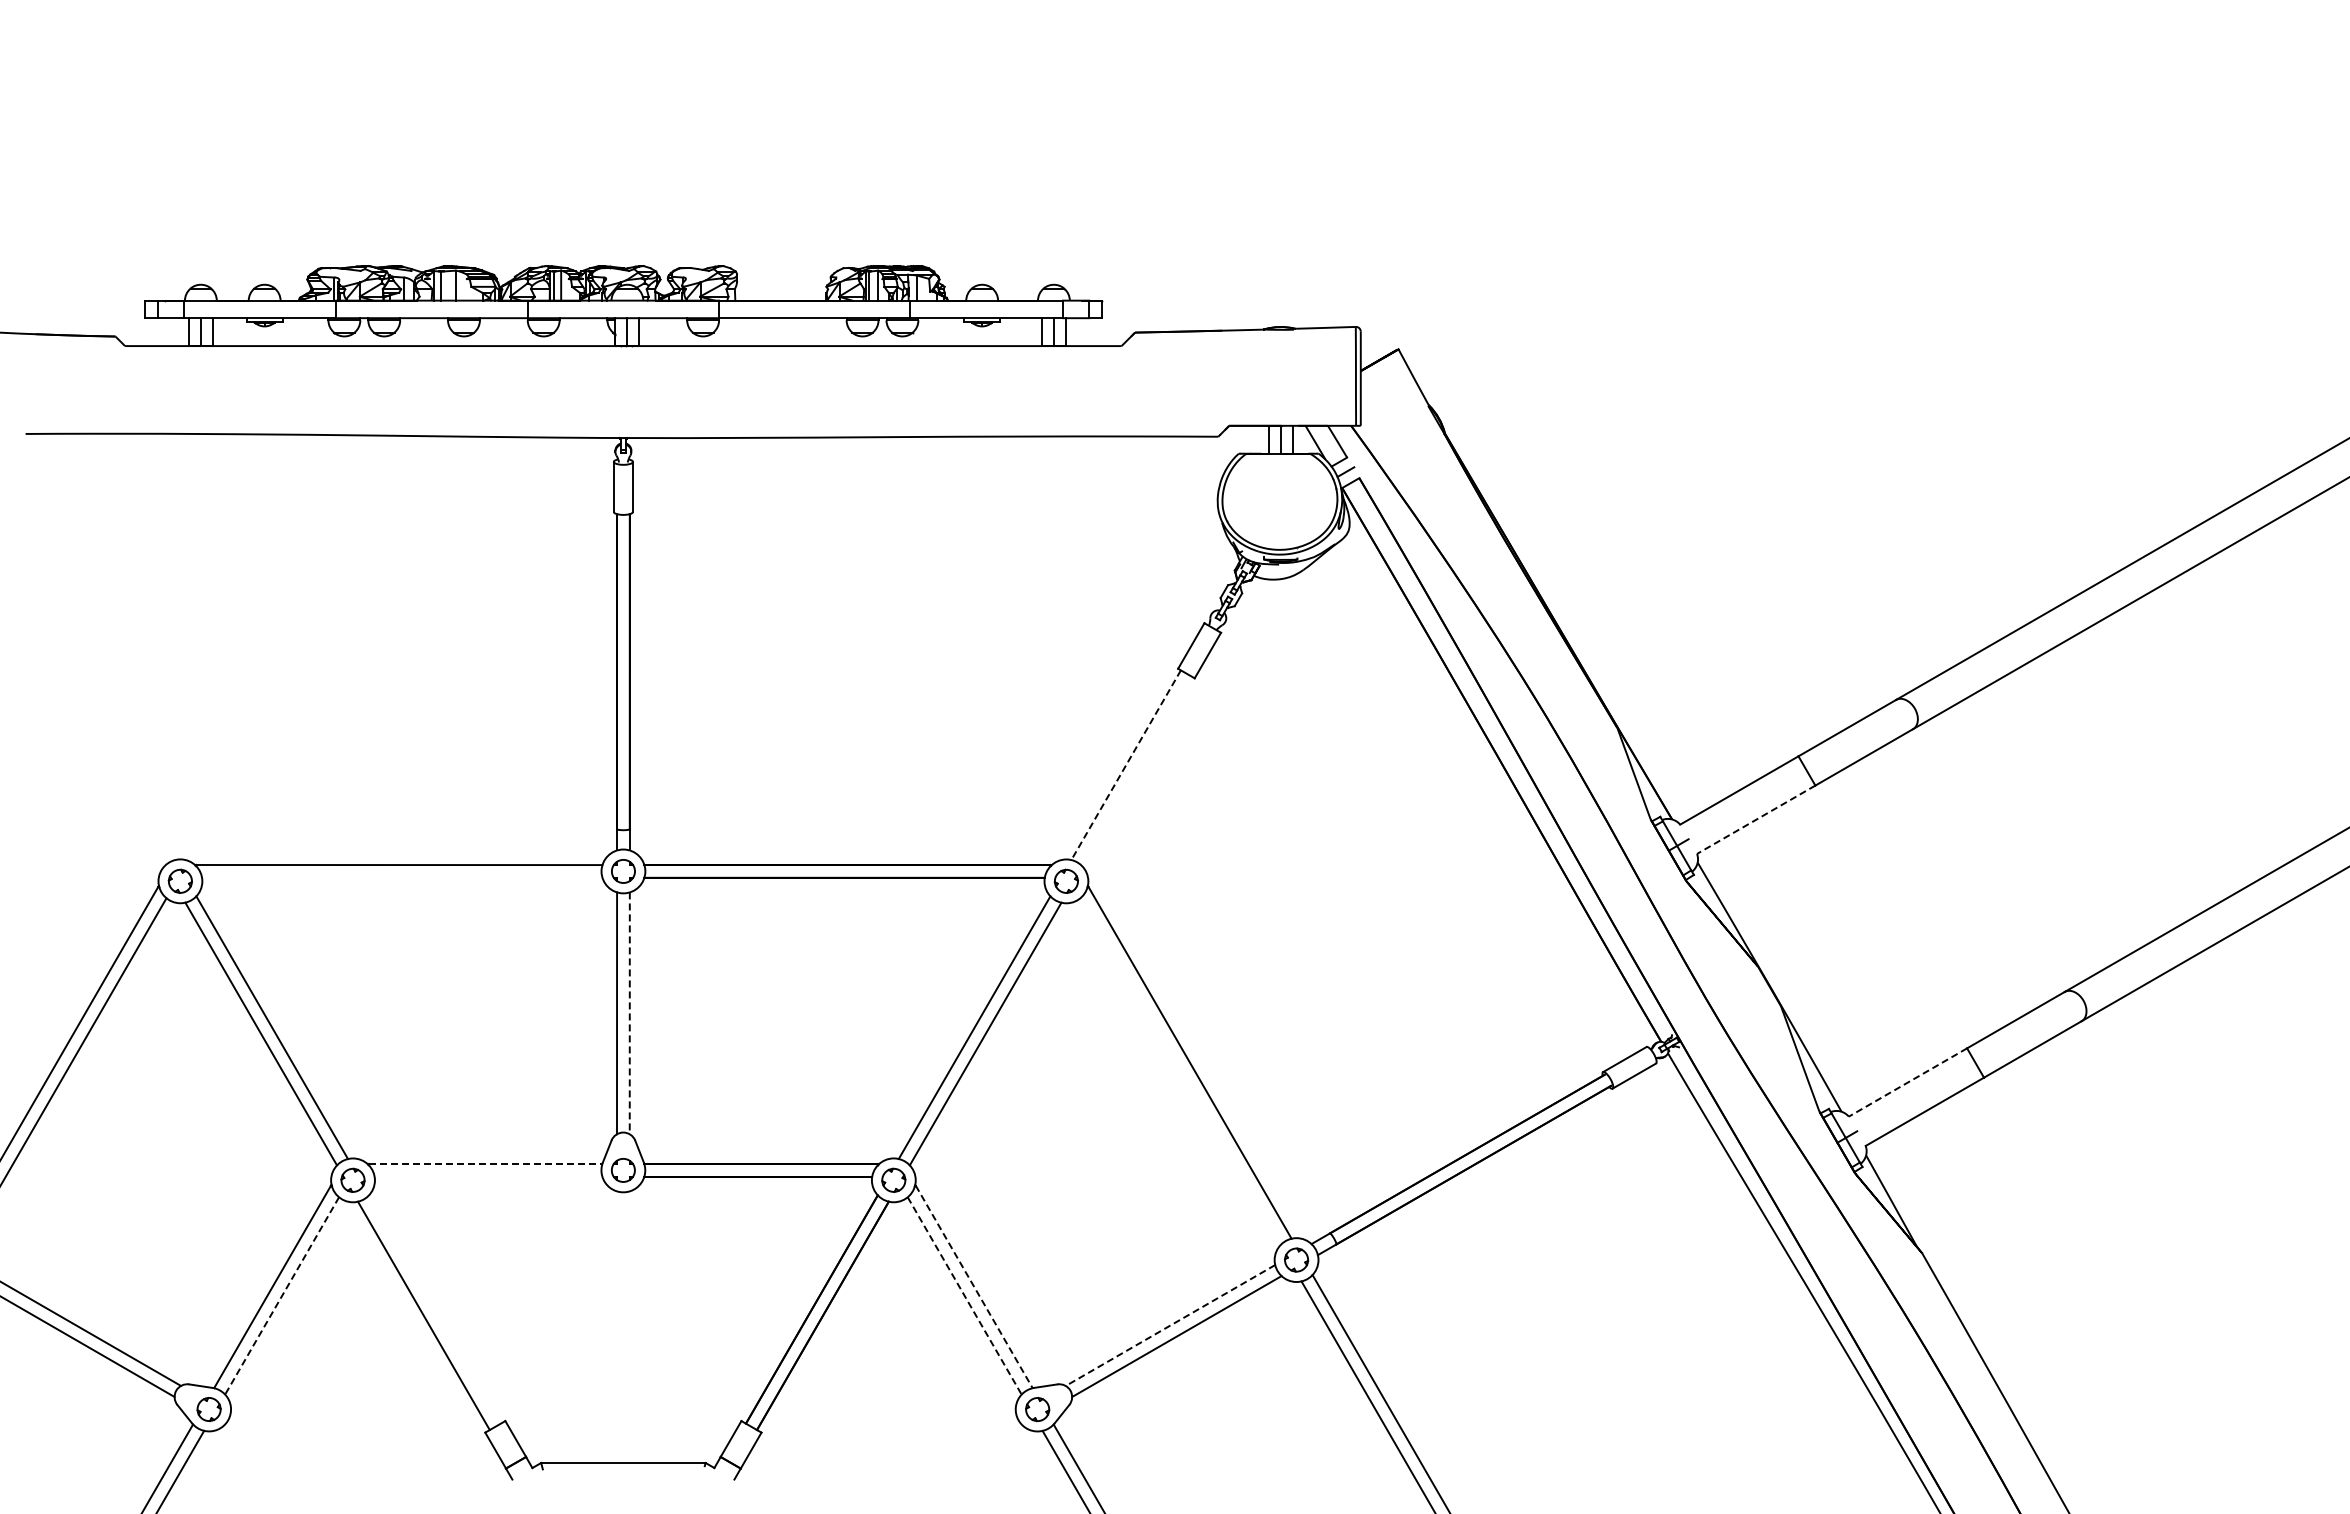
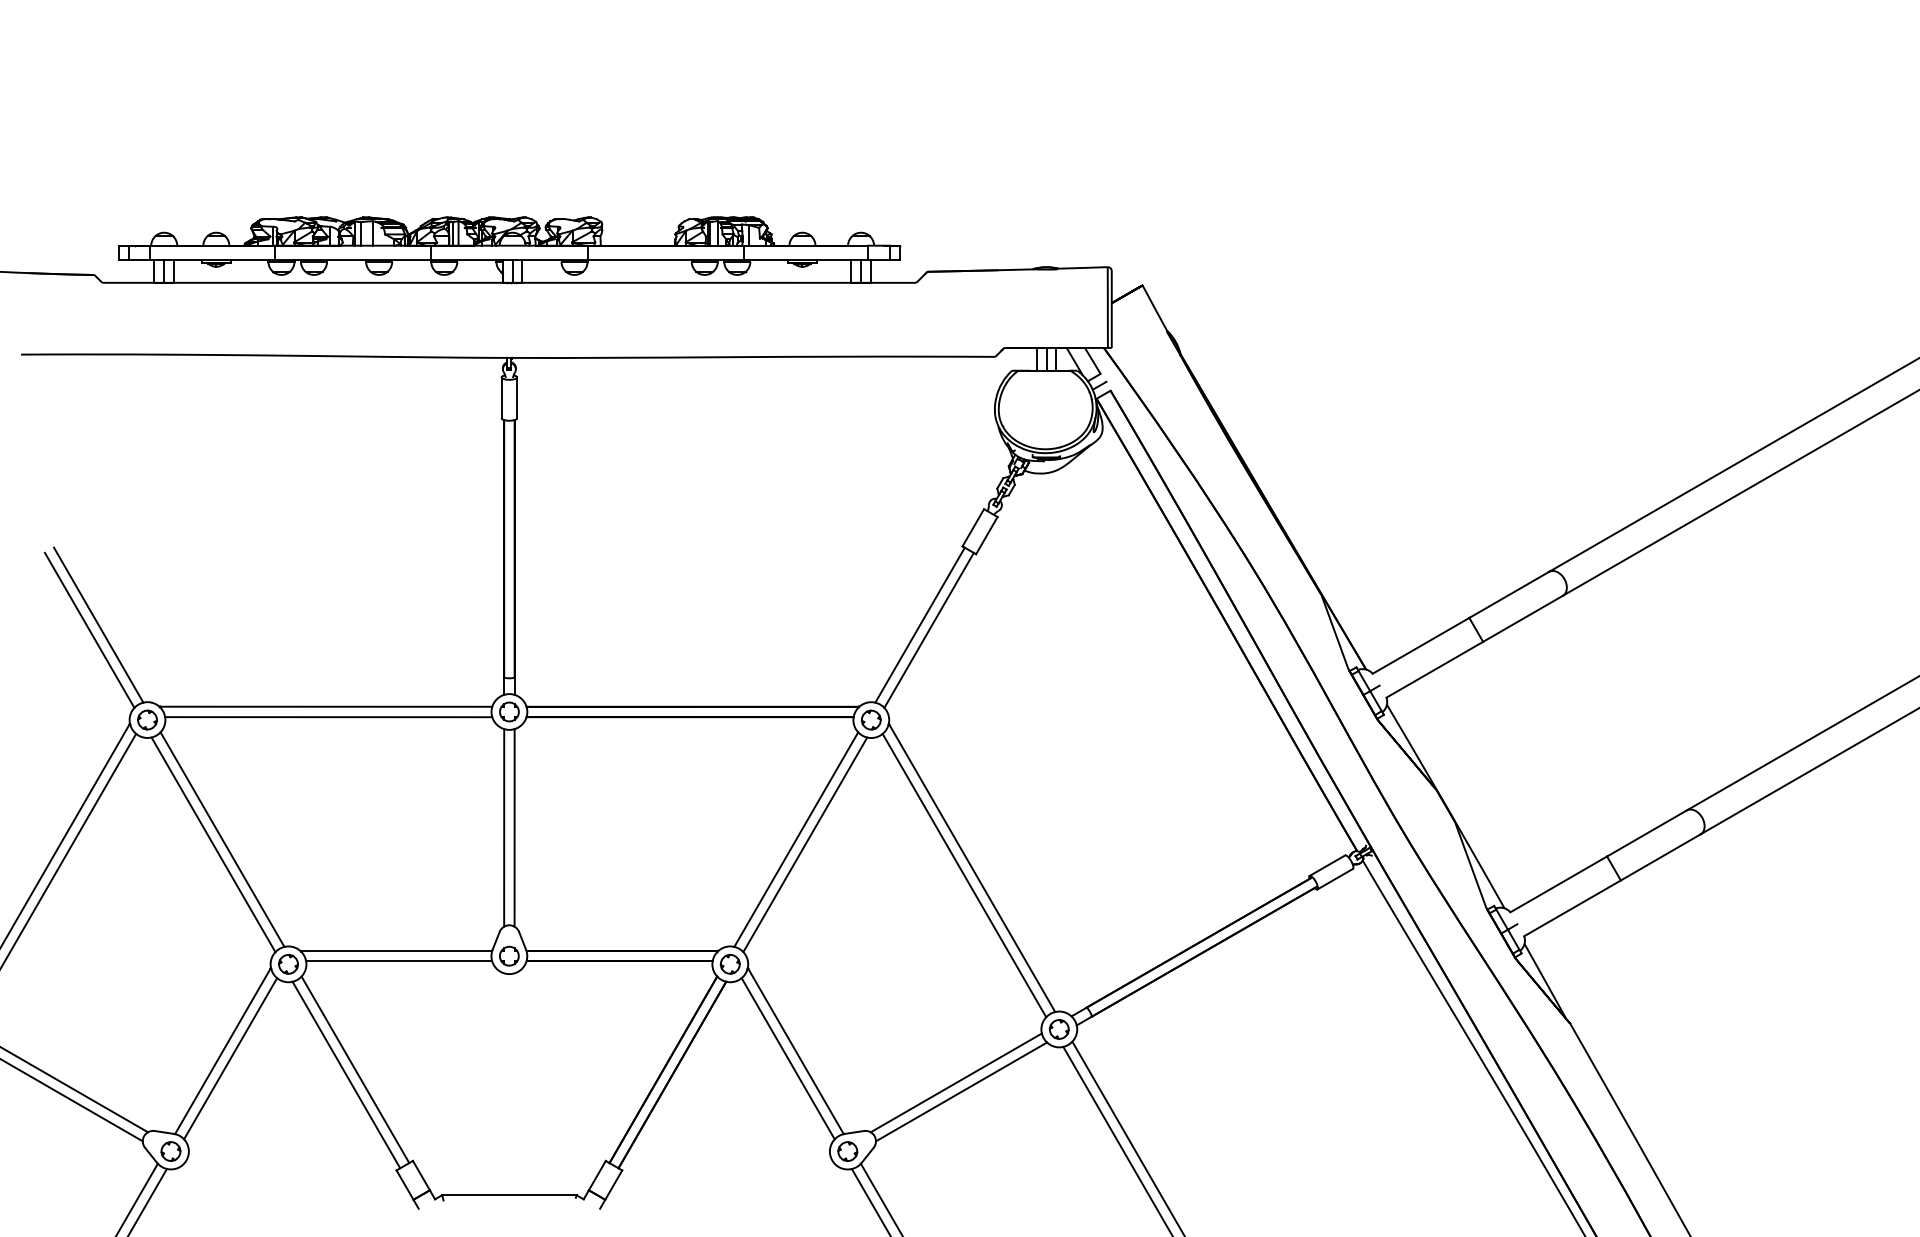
line: (120, 765) -> (98, 625), added
line: (1126, 765) -> (920, 625), dashed -> solid
line: (109, 771) -> (89, 630), added
line: (1136, 771) -> (928, 630), added
line: (1755, 820) -> (1434, 670), dashed -> solid
line: (402, 877) -> (328, 716), added
line: (629, 1013) -> (514, 828), dashed -> solid
line: (1180, 1071) -> (964, 875), added
line: (1907, 1082) -> (1558, 884), dashed -> solid
line: (485, 1164) -> (396, 951), dashed -> solid
line: (488, 1176) -> (399, 961), added
line: (974, 1286) -> (796, 1051), dashed -> solid
line: (282, 1295) -> (230, 1058), dashed -> solid
line: (964, 1295) -> (788, 1058), dashed -> solid
line: (434, 1309) -> (355, 1069), added
line: (1170, 1325) -> (956, 1082), dashed -> solid

